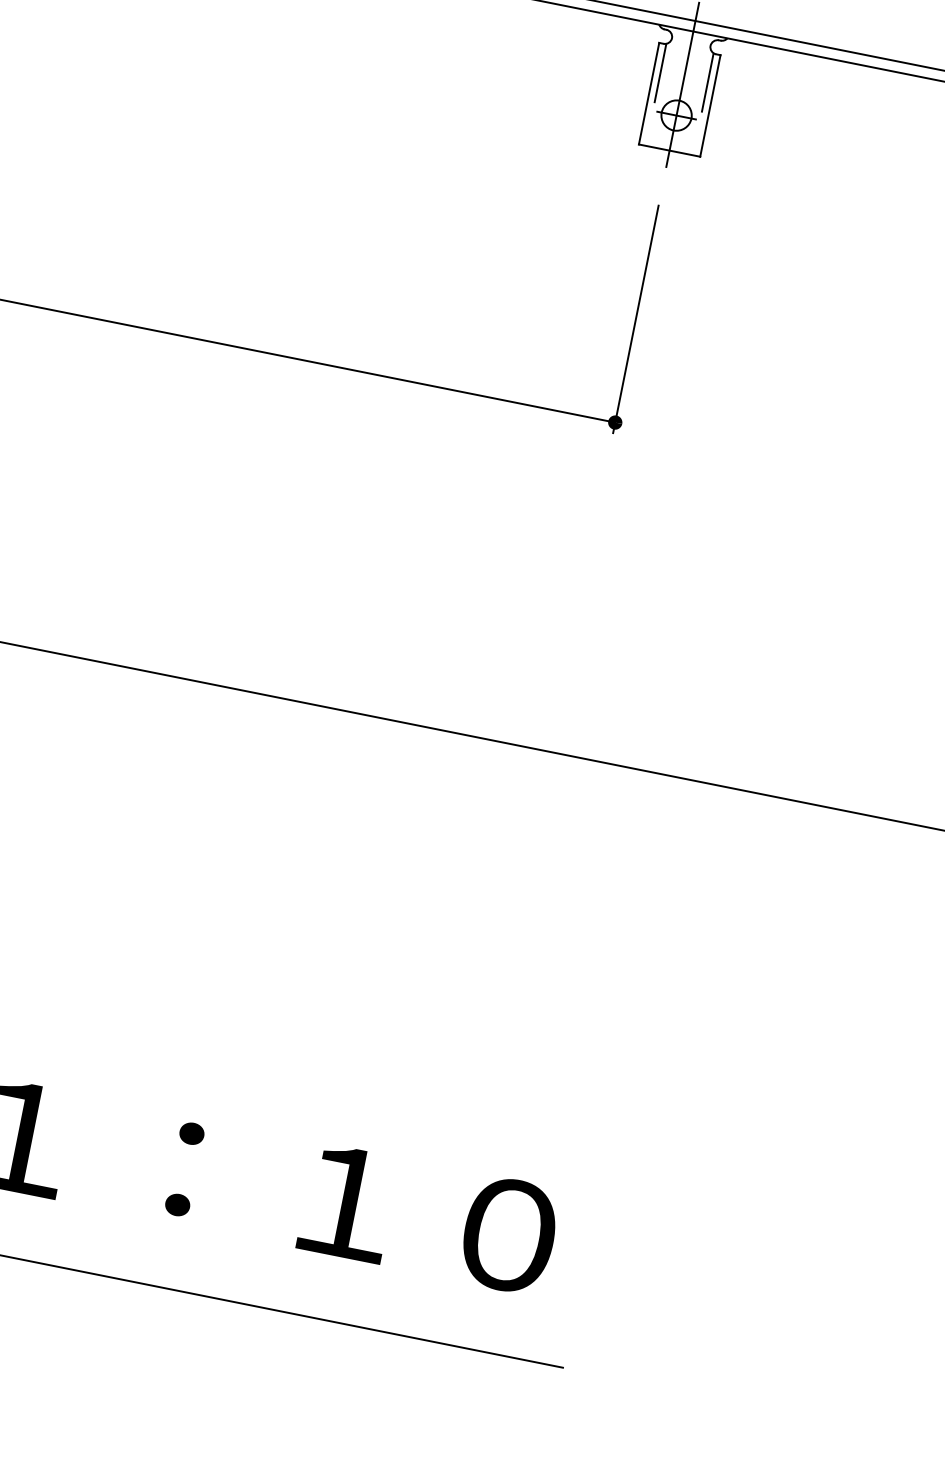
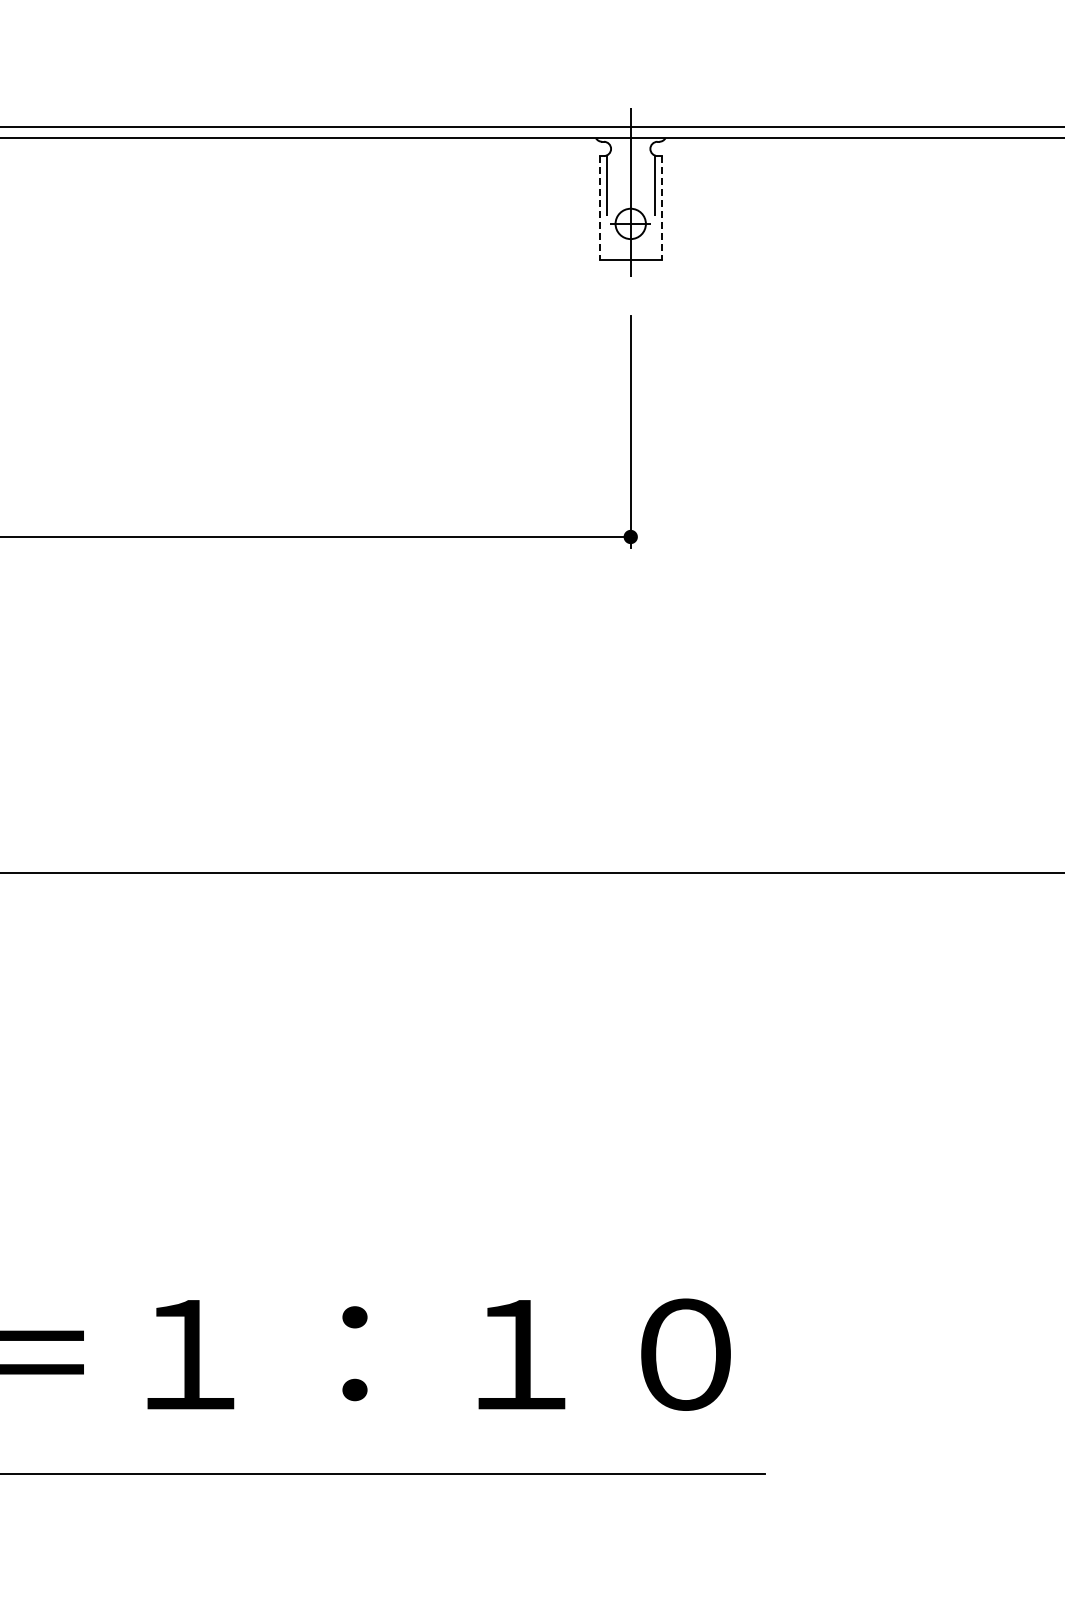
line: (649, 93) -> (599, 207), solid -> dashed
line: (709, 105) -> (661, 207), solid -> dashed

